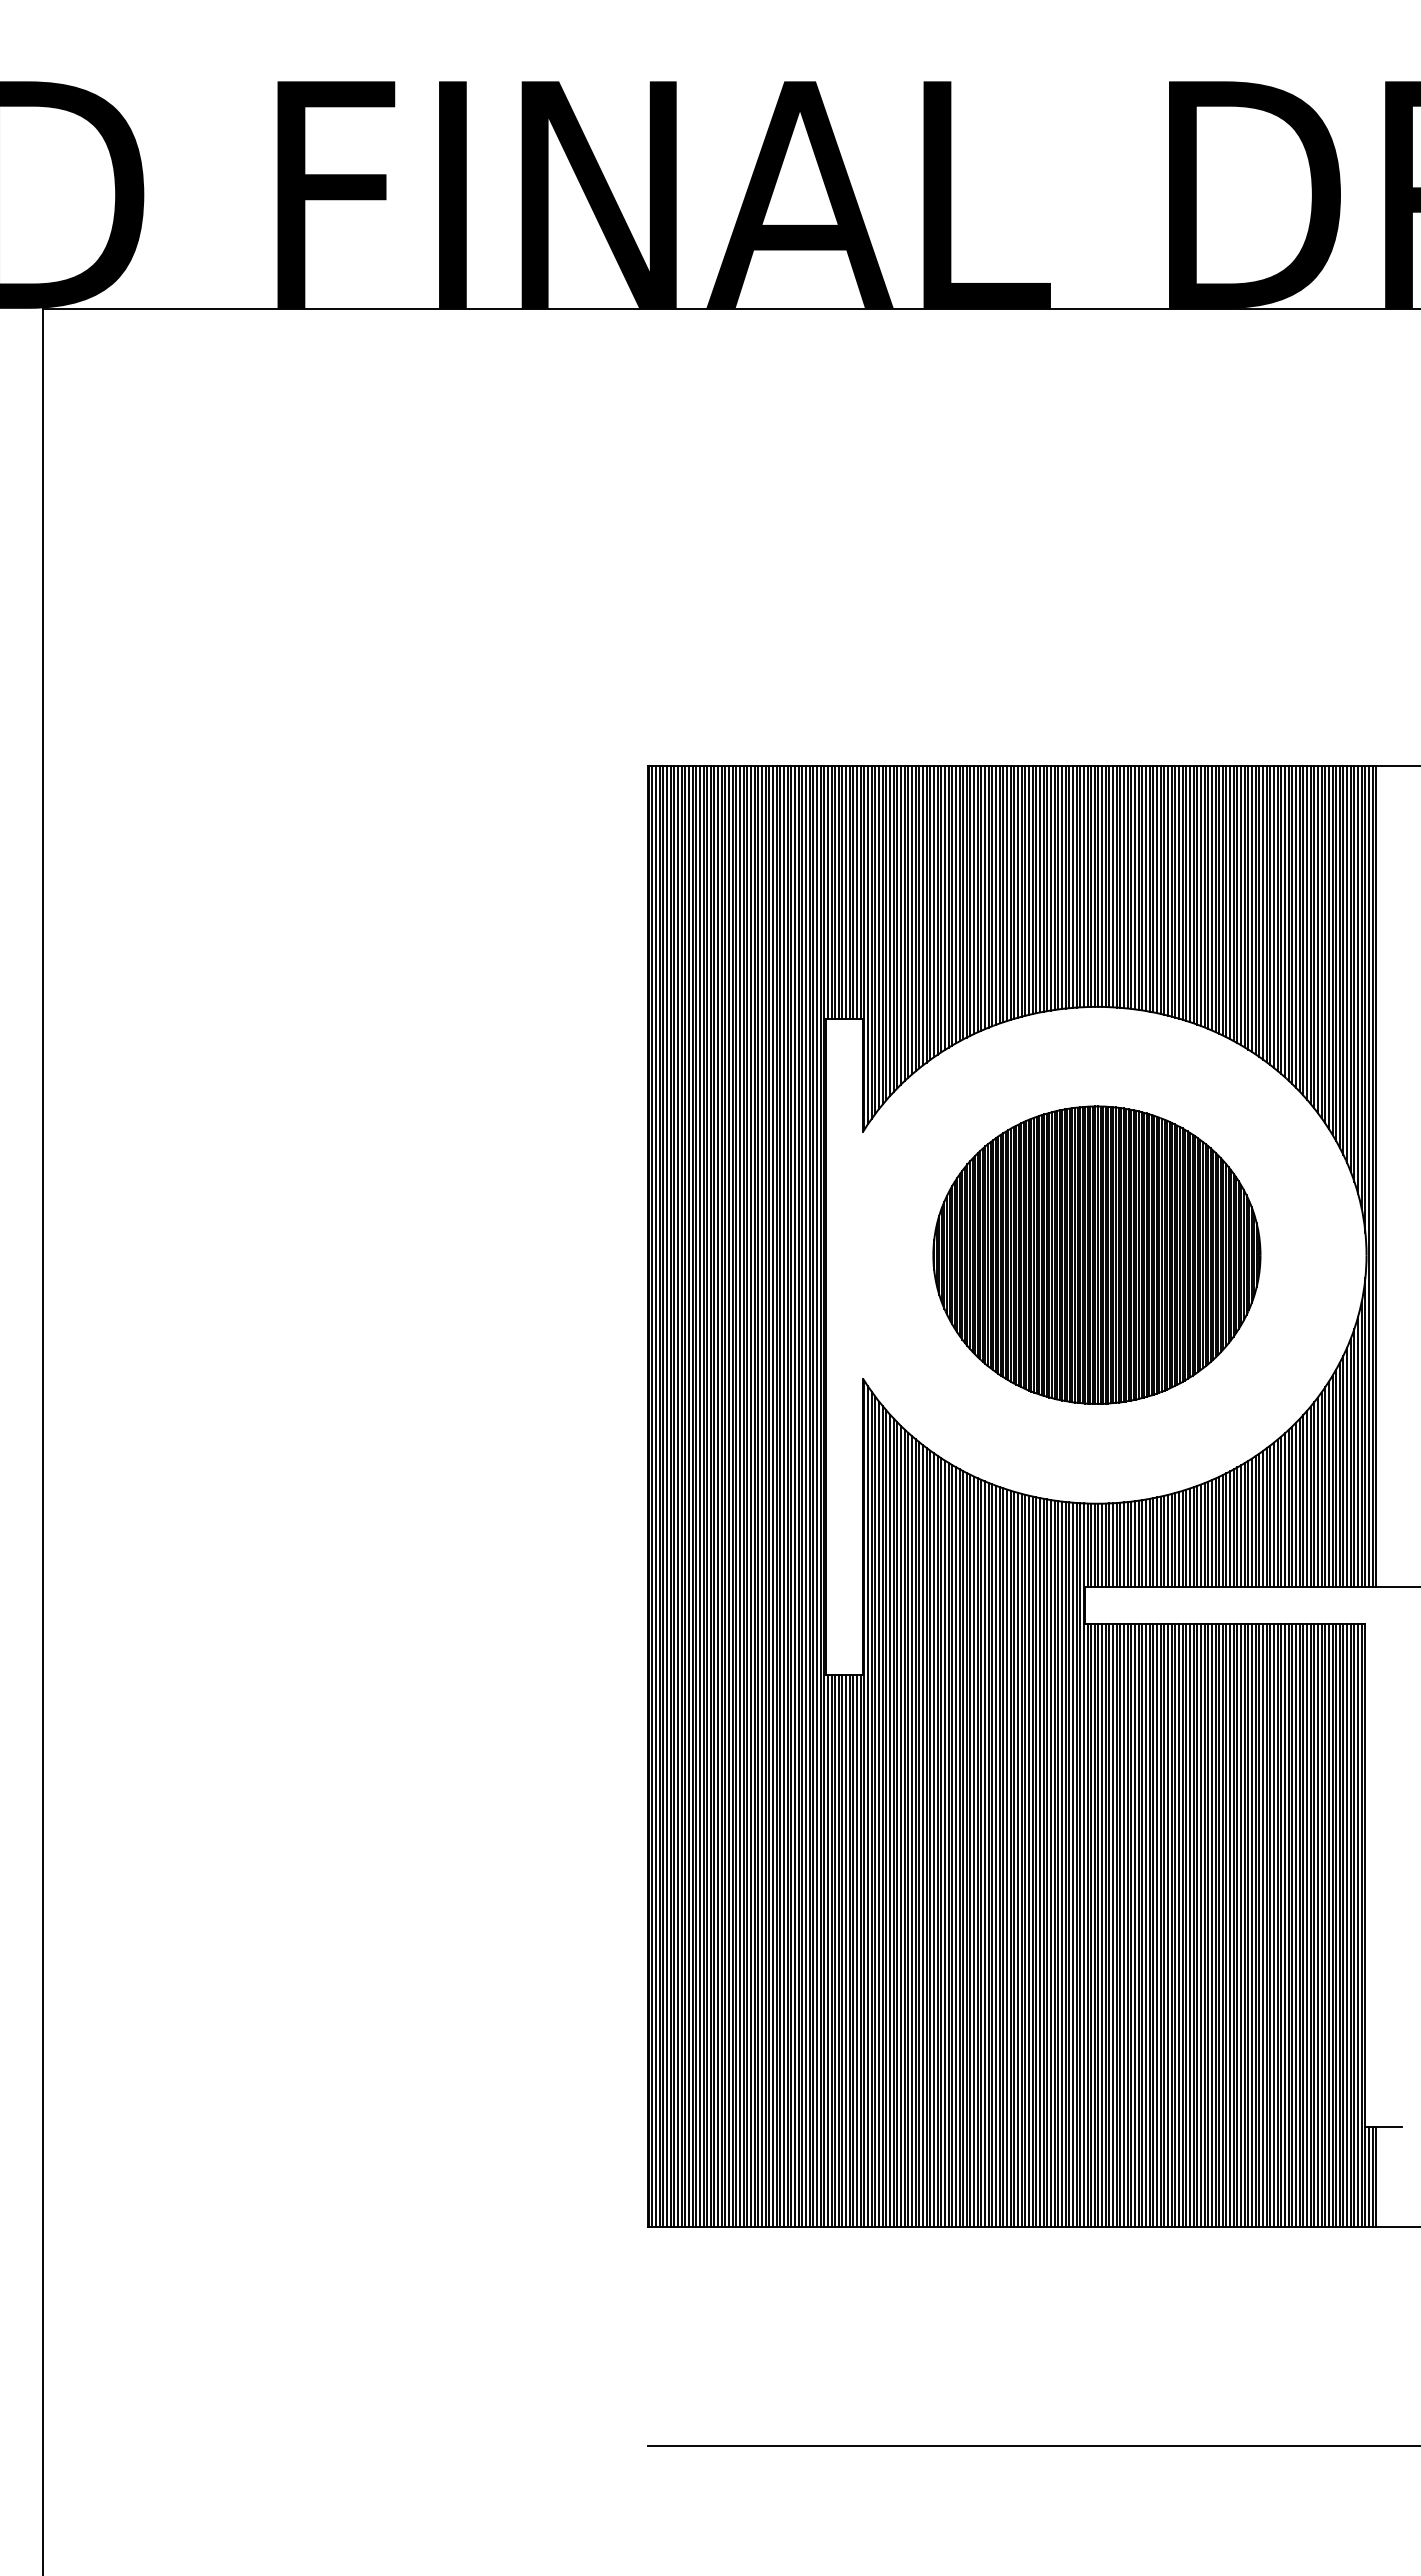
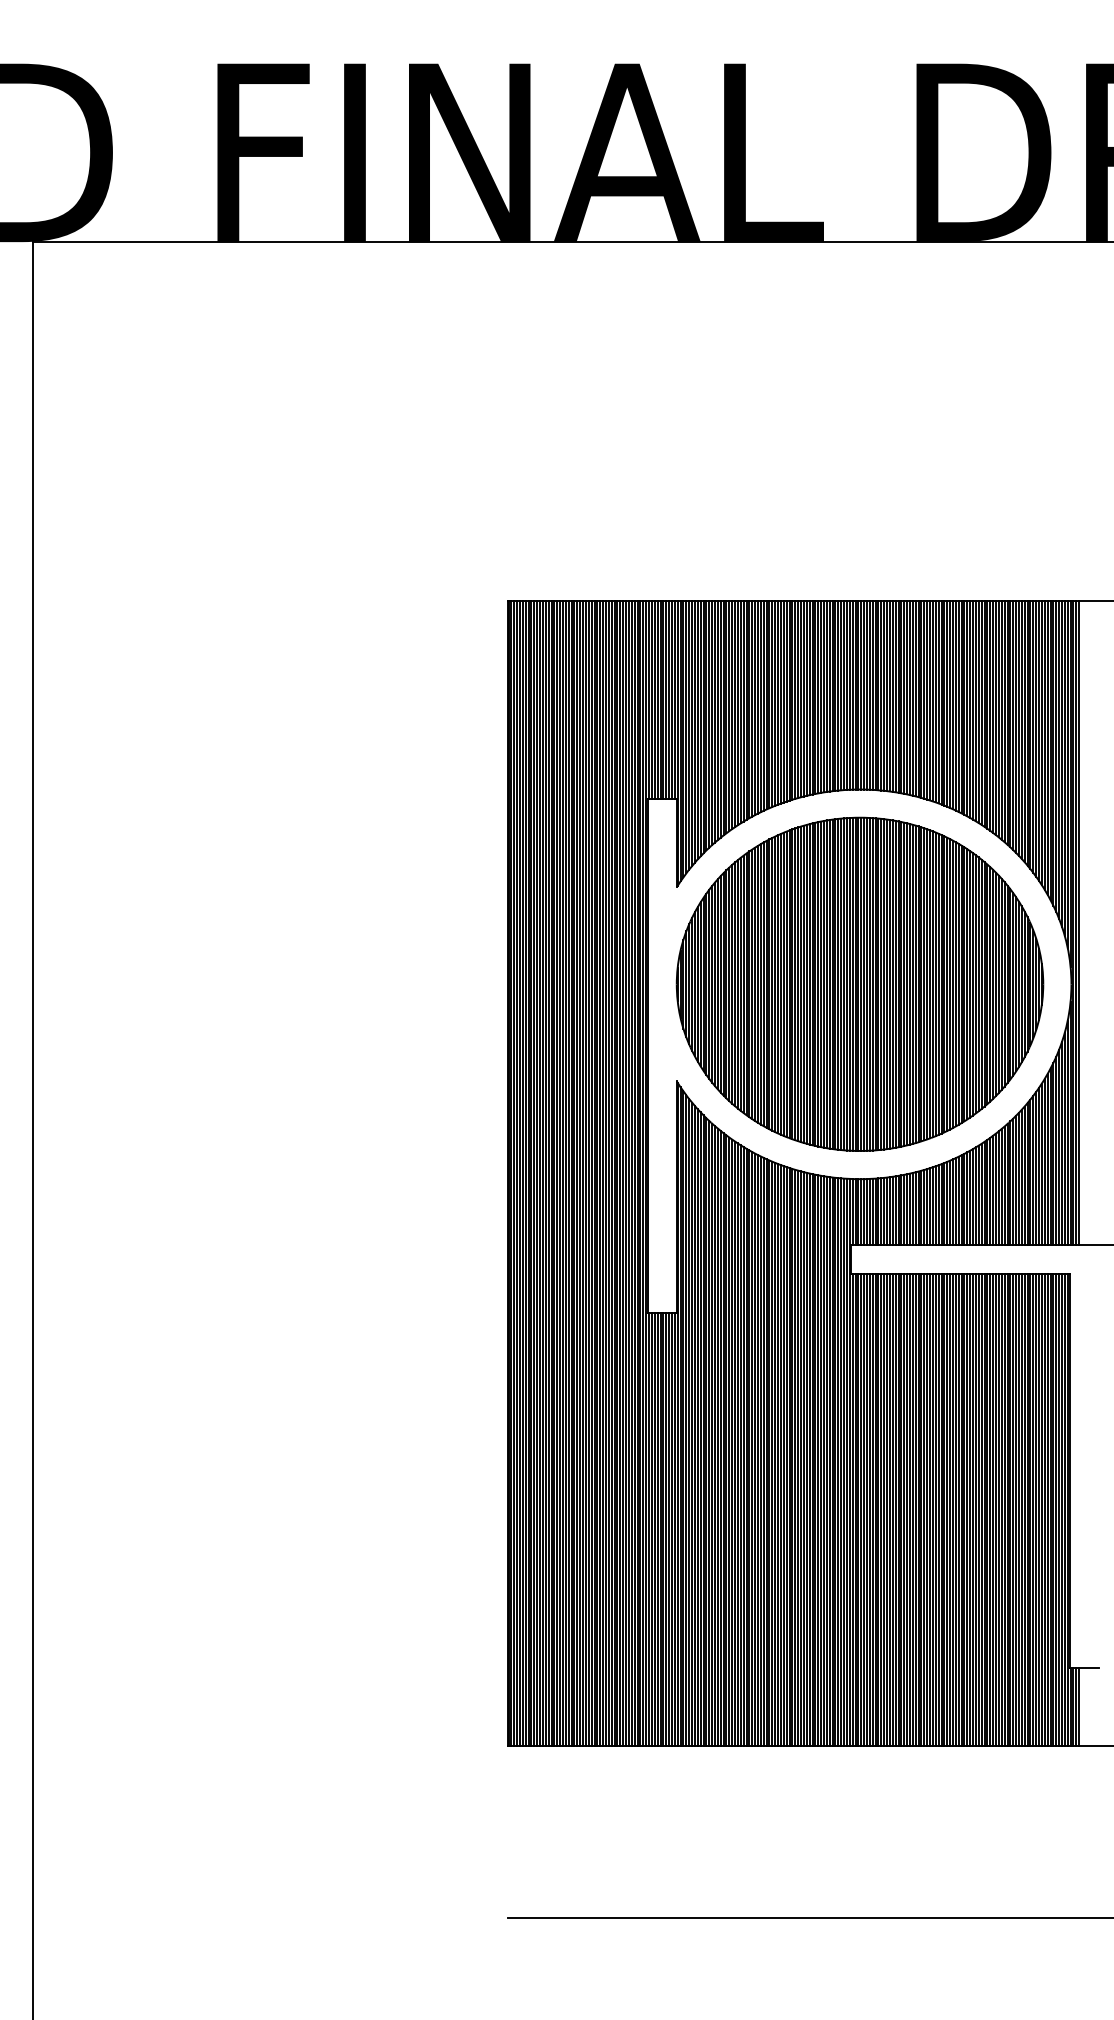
part: (1096, 1254) -> (859, 983), size x1.43

